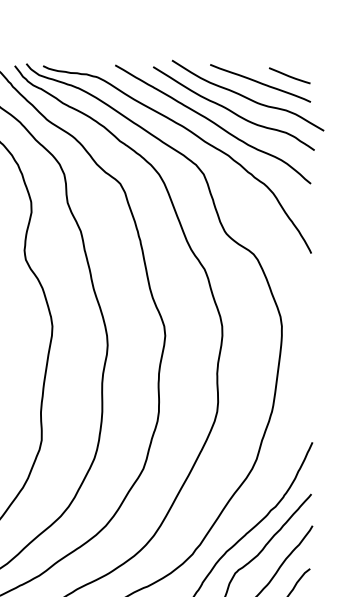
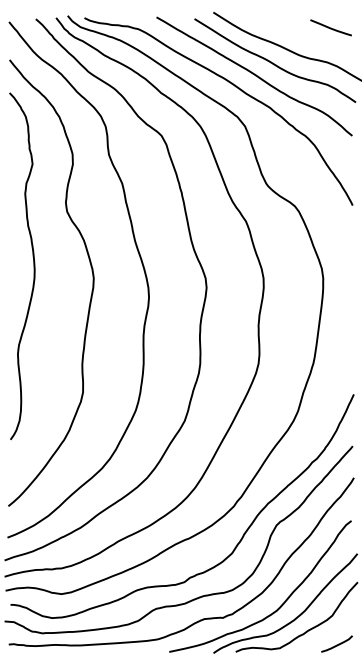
line: (260, 83) -> (301, 35), removed

